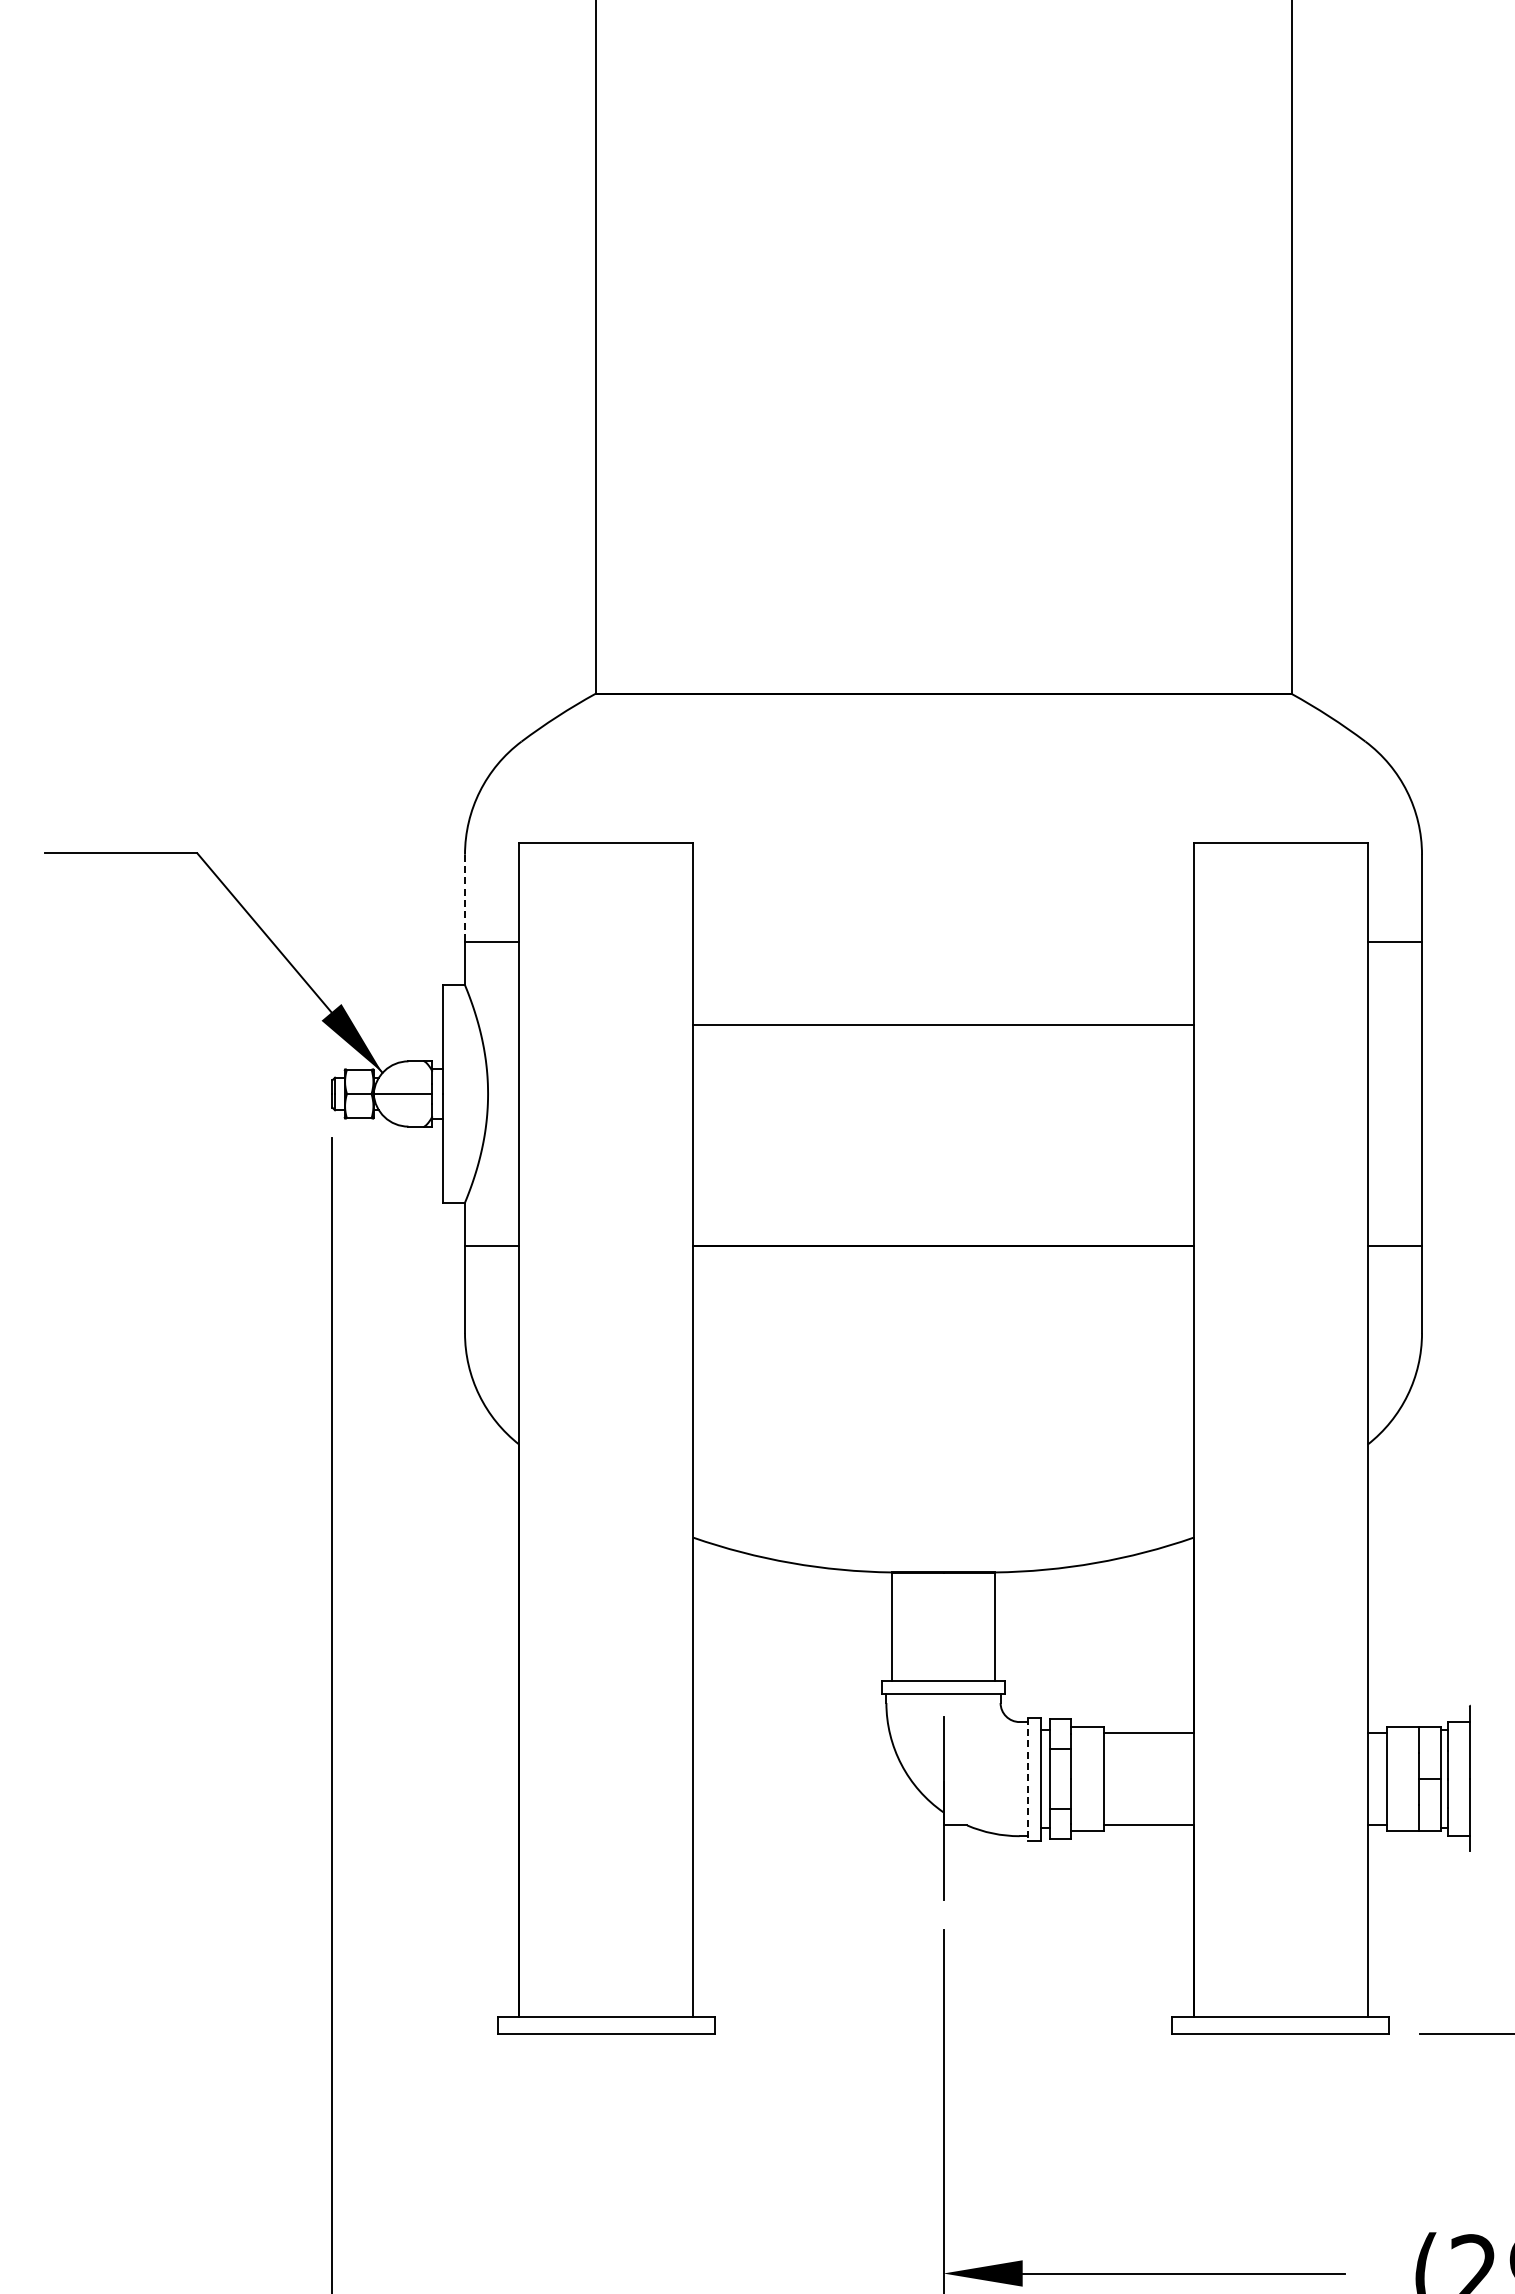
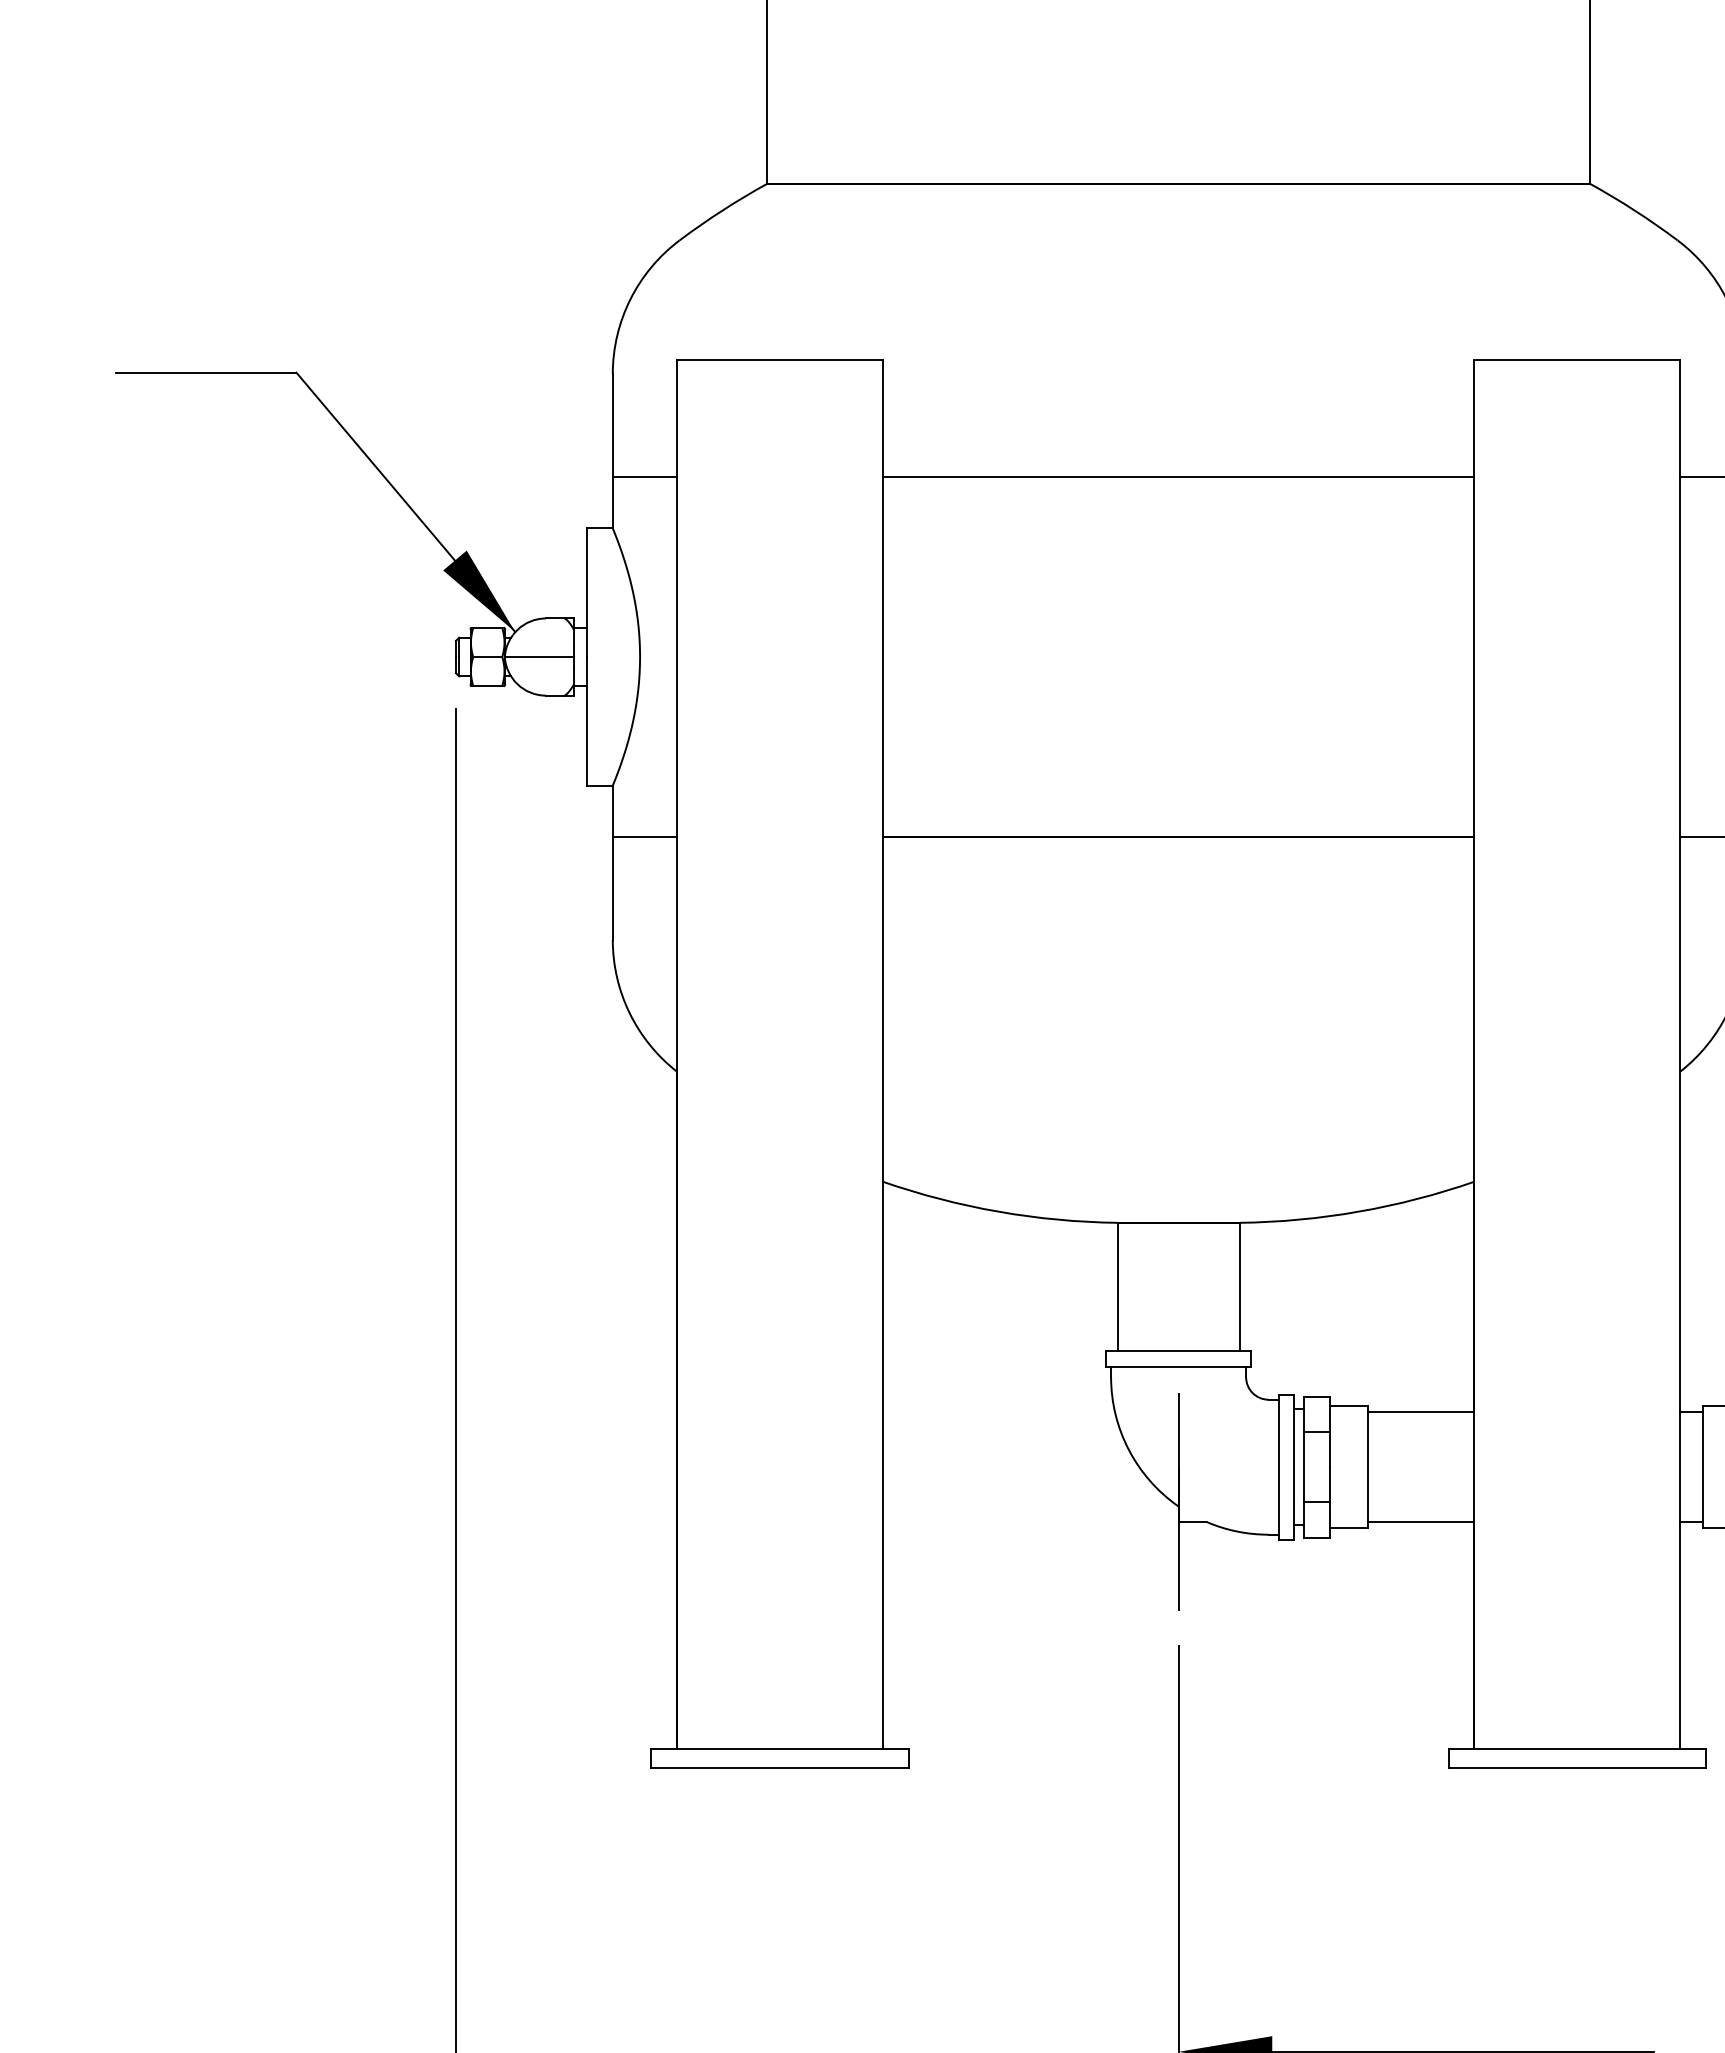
line: (465, 898) -> (613, 425), dashed -> solid
line: (943, 1024) -> (1178, 476), moved
line: (1028, 1779) -> (1279, 1467), dashed -> solid

